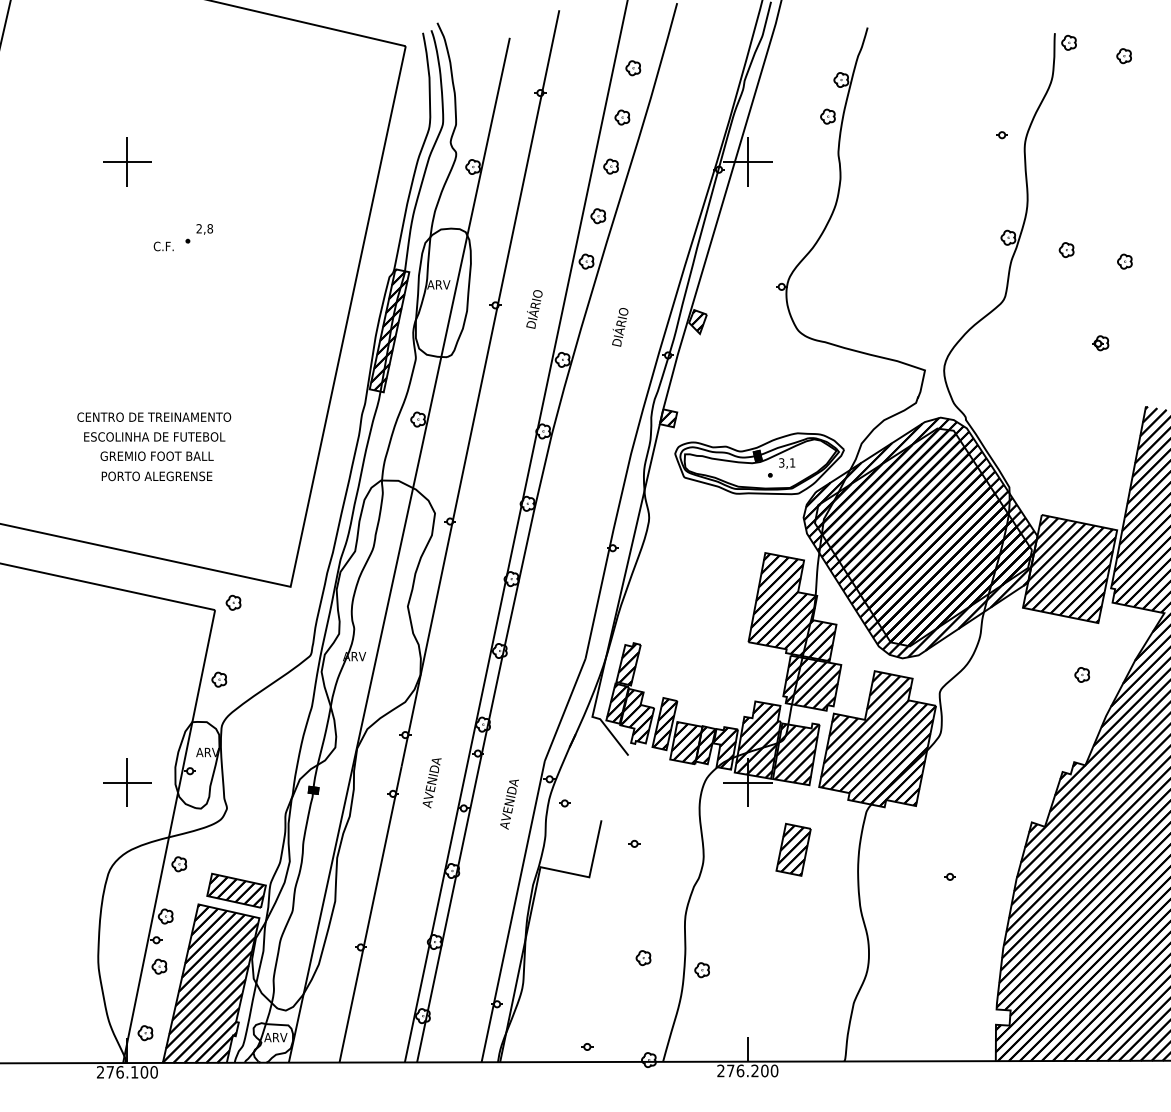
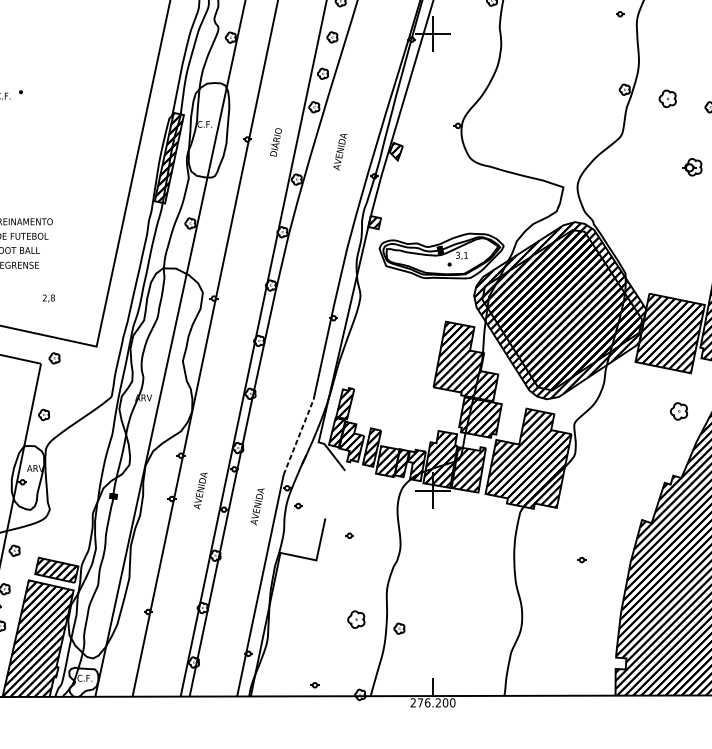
text: (204, 229) -> (48, 298), moved
part: (1066, 249) -> (667, 98), size x1.6
text: (438, 284) -> (205, 124), ARV -> C.F.
text: (621, 322) -> (340, 152), DIÁRIO -> AVENIDA
part: (1100, 343) -> (692, 167), size x1.6
part: (1082, 674) -> (679, 411), size x1.6
line: (565, 709) -> (298, 436), solid -> dashed
part: (793, 849) -> (466, 539), removed
part: (643, 958) -> (356, 620), size x1.6
text: (275, 1037) -> (85, 678), ARV -> C.F.

